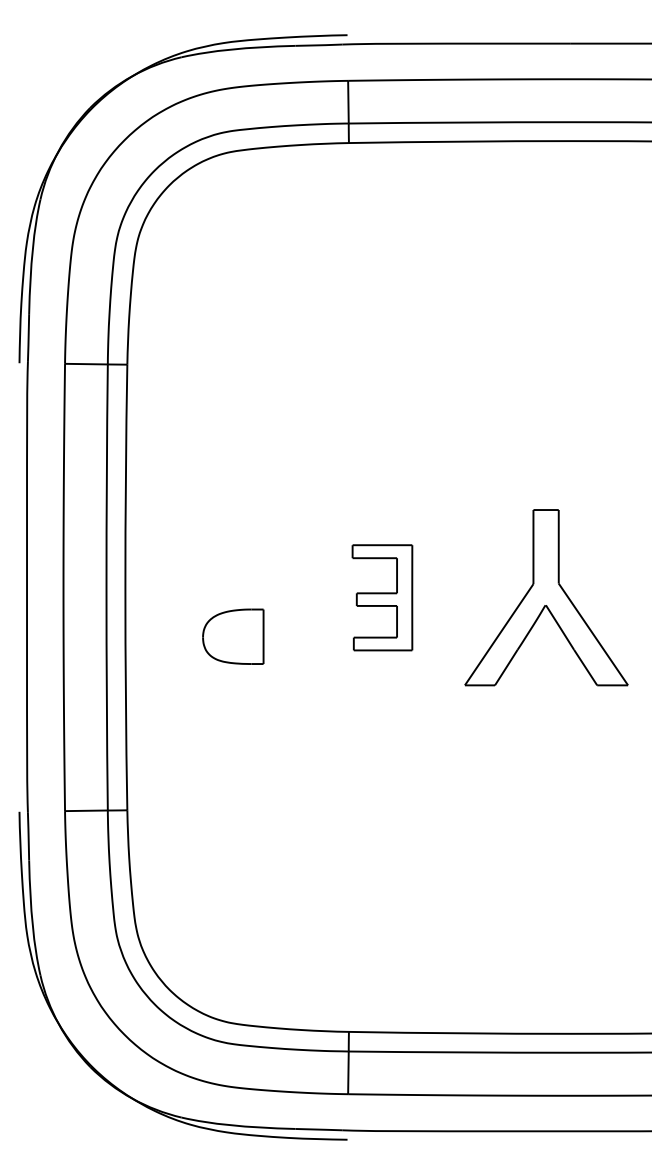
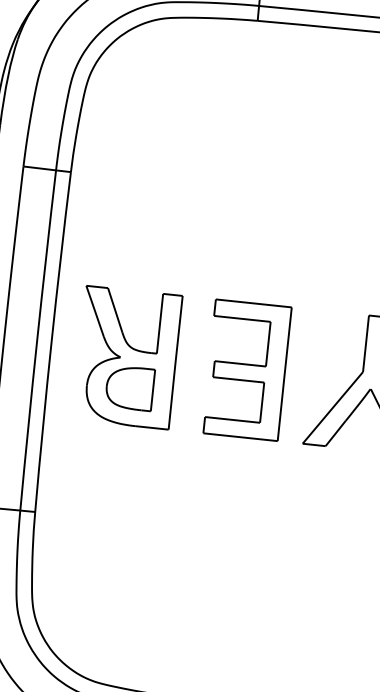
part: (226, 597) -> (127, 357), added
part: (382, 597) -> (246, 370), size x1.67

